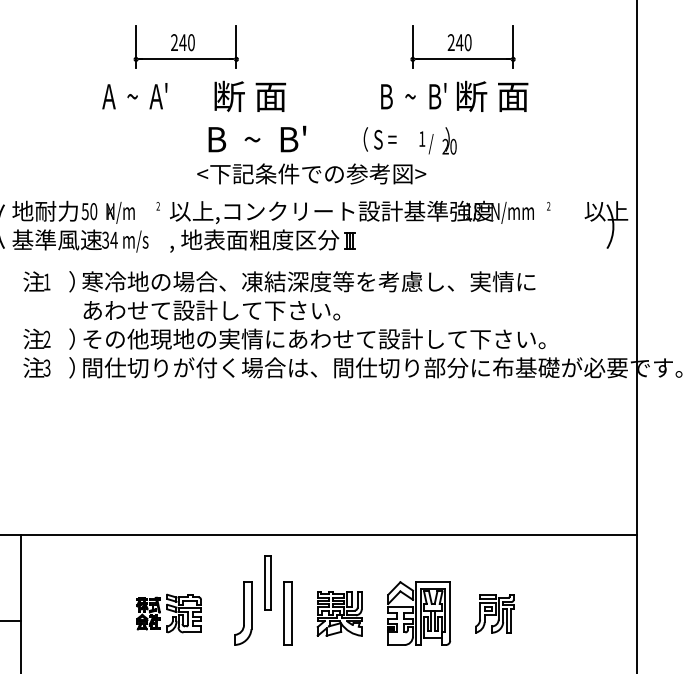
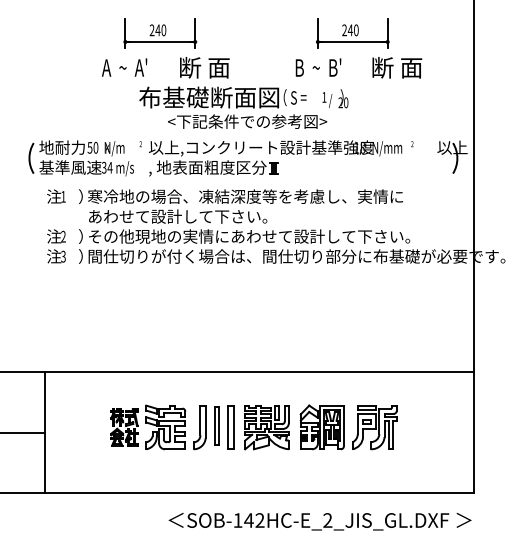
text: (492, 96) -> (397, 67), moved
text: (257, 139) -> (209, 97), B  ~  B' -> 布基礎断面図
part: (267, 582) -> (216, 425), moved
part: (169, 613) -> (148, 427), size x1.67
part: (338, 613) -> (266, 427), size x1.43
part: (494, 613) -> (374, 427), size x1.67

